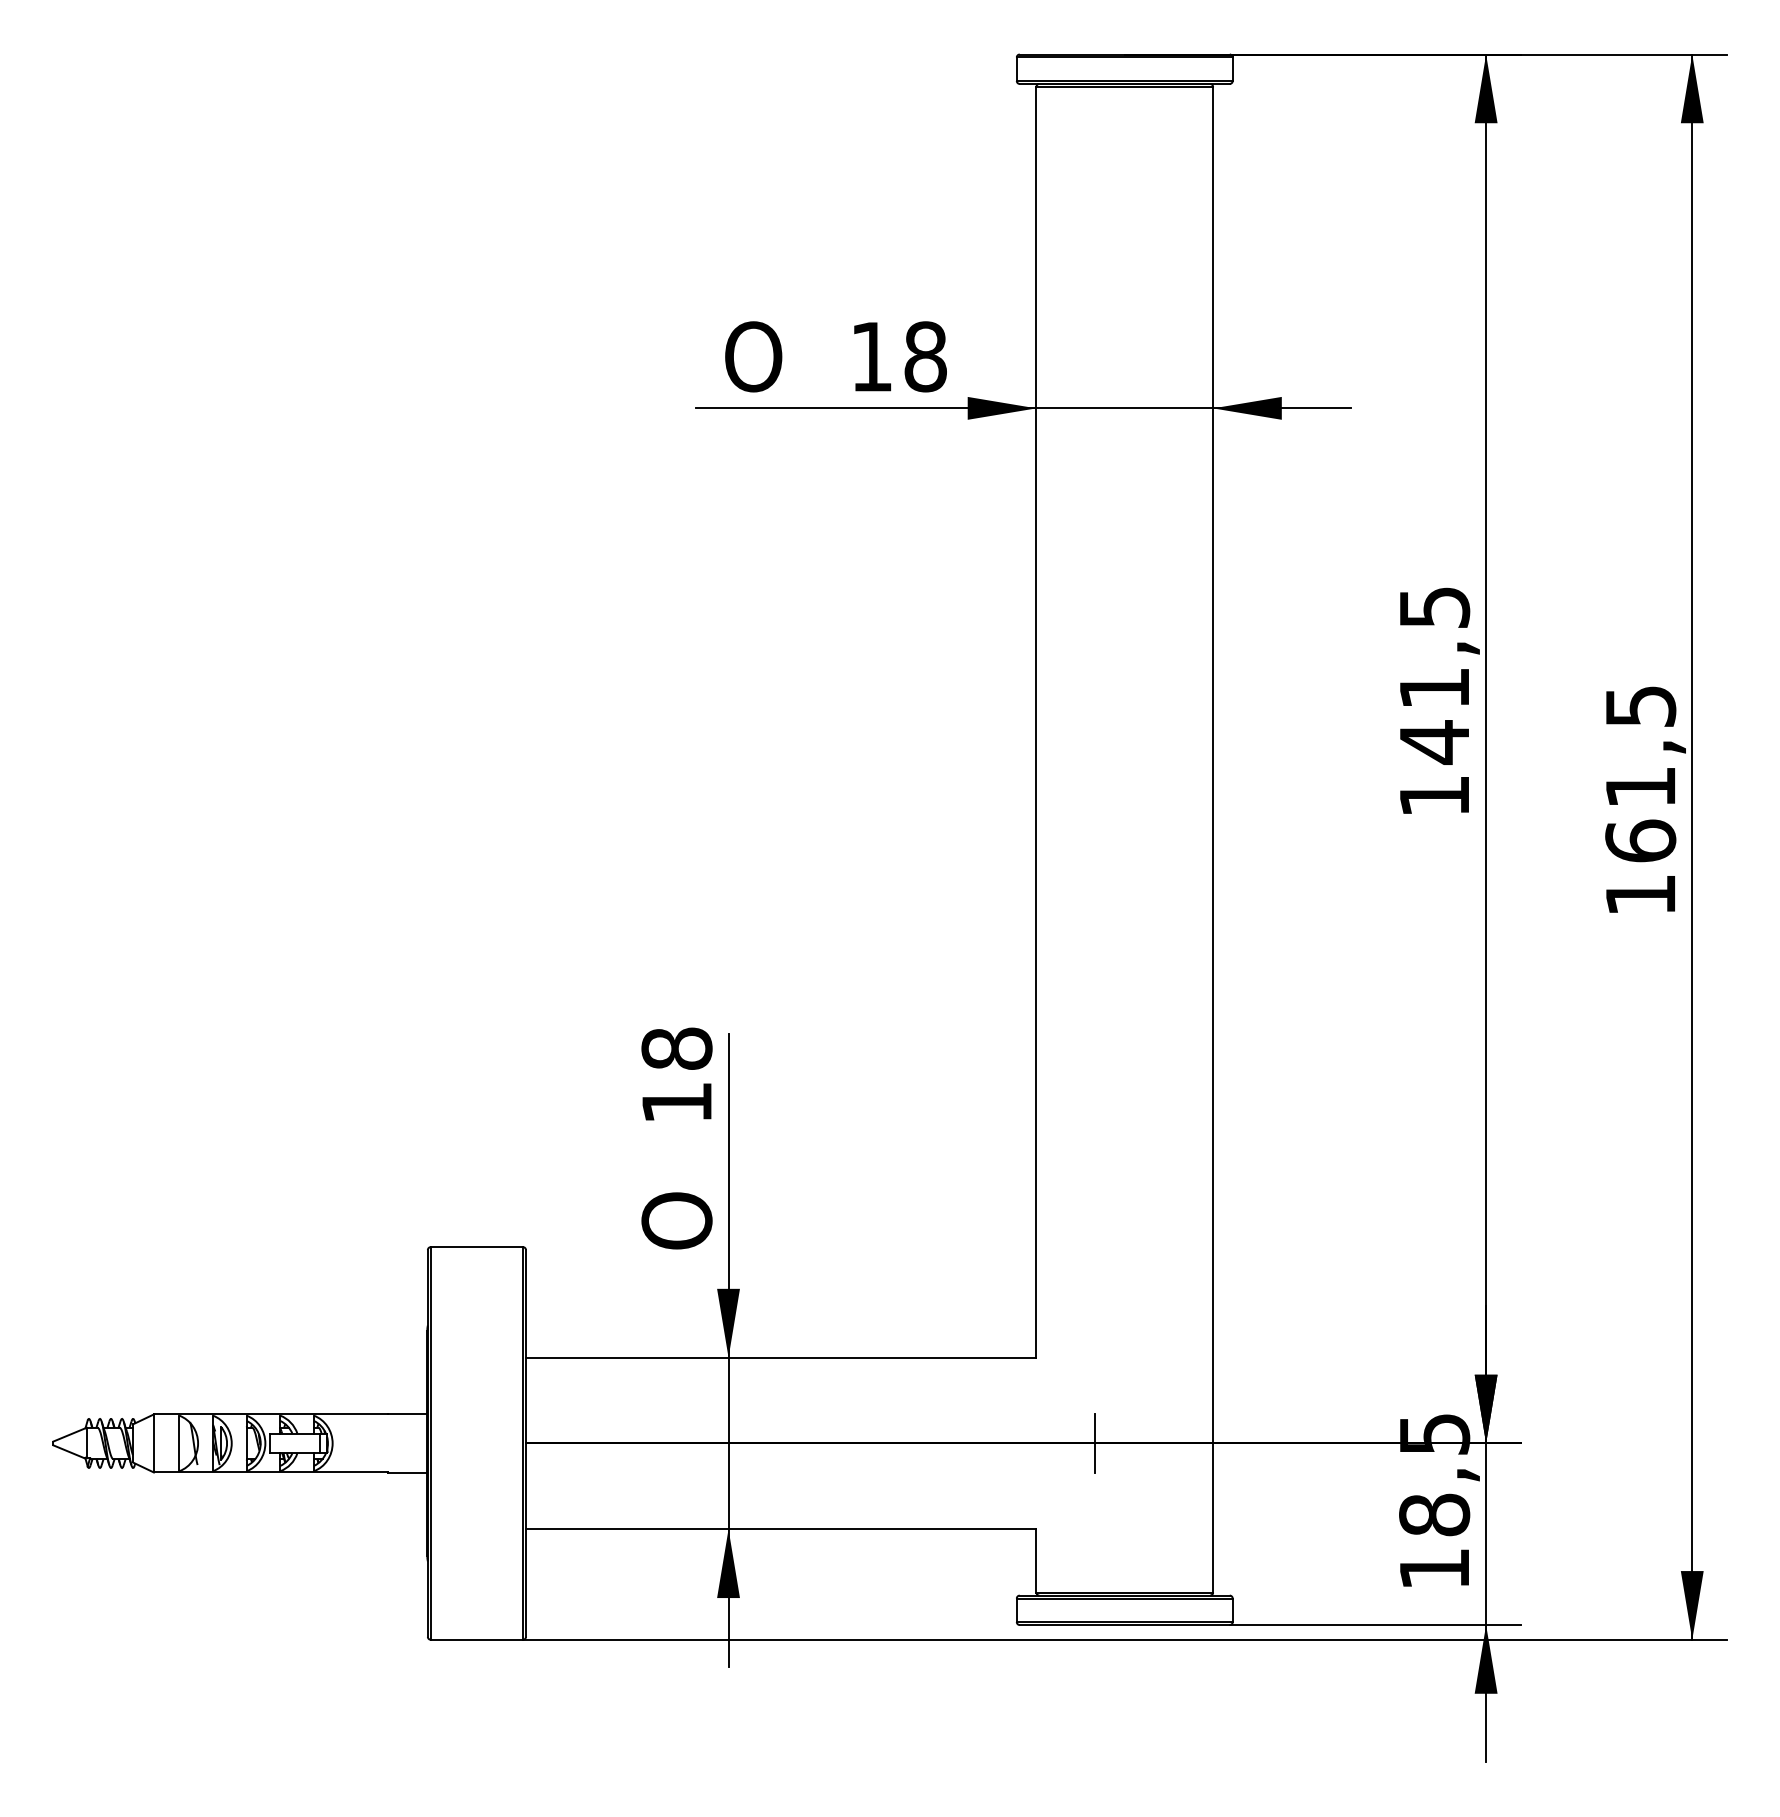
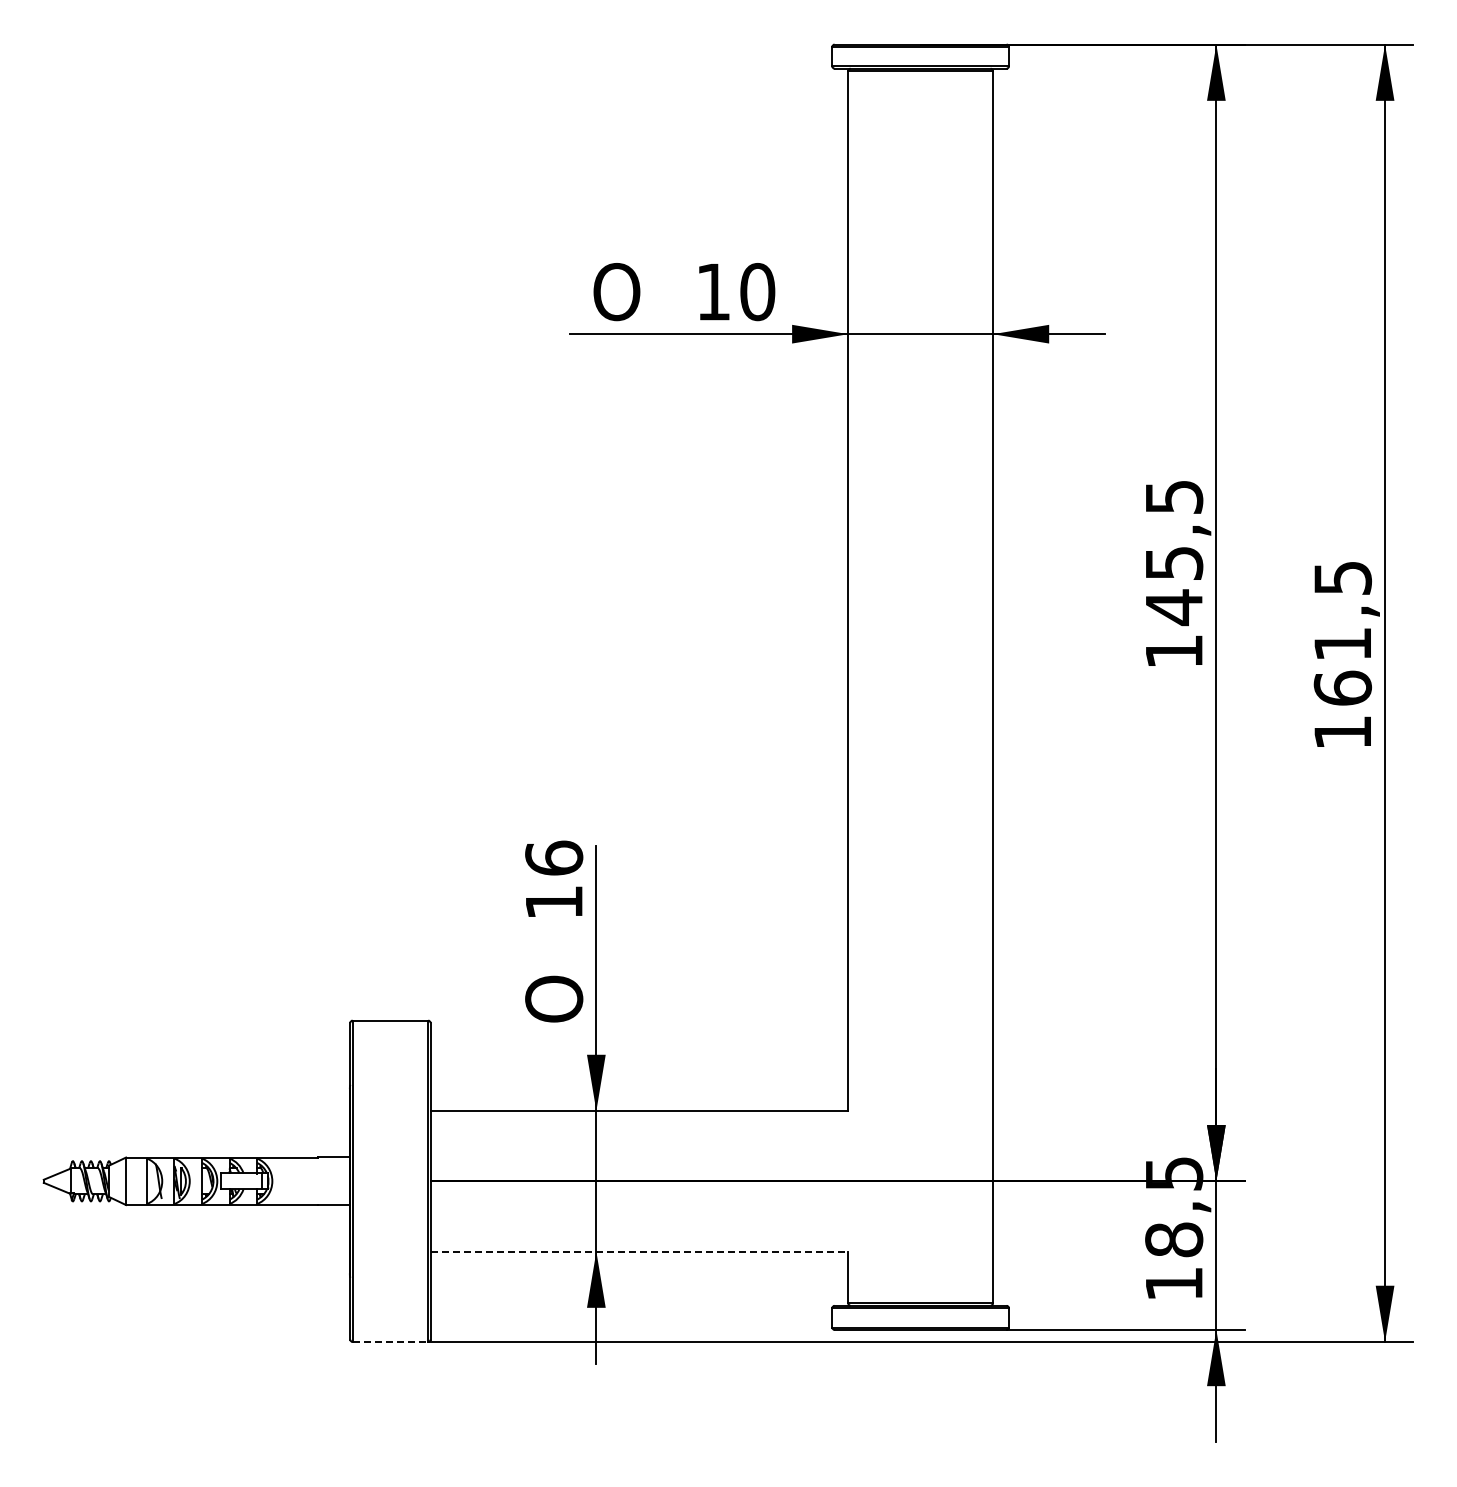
text: (925, 356) -> (757, 291), 18 -> 10
text: (1434, 688) -> (1174, 563), 141,5 -> 145,5
text: (677, 1047) -> (554, 857), 18 -> 16
line: (1095, 1443) -> (896, 1181), removed
line: (781, 1529) -> (639, 1251), solid -> dashed
line: (476, 1639) -> (390, 1341), solid -> dashed

